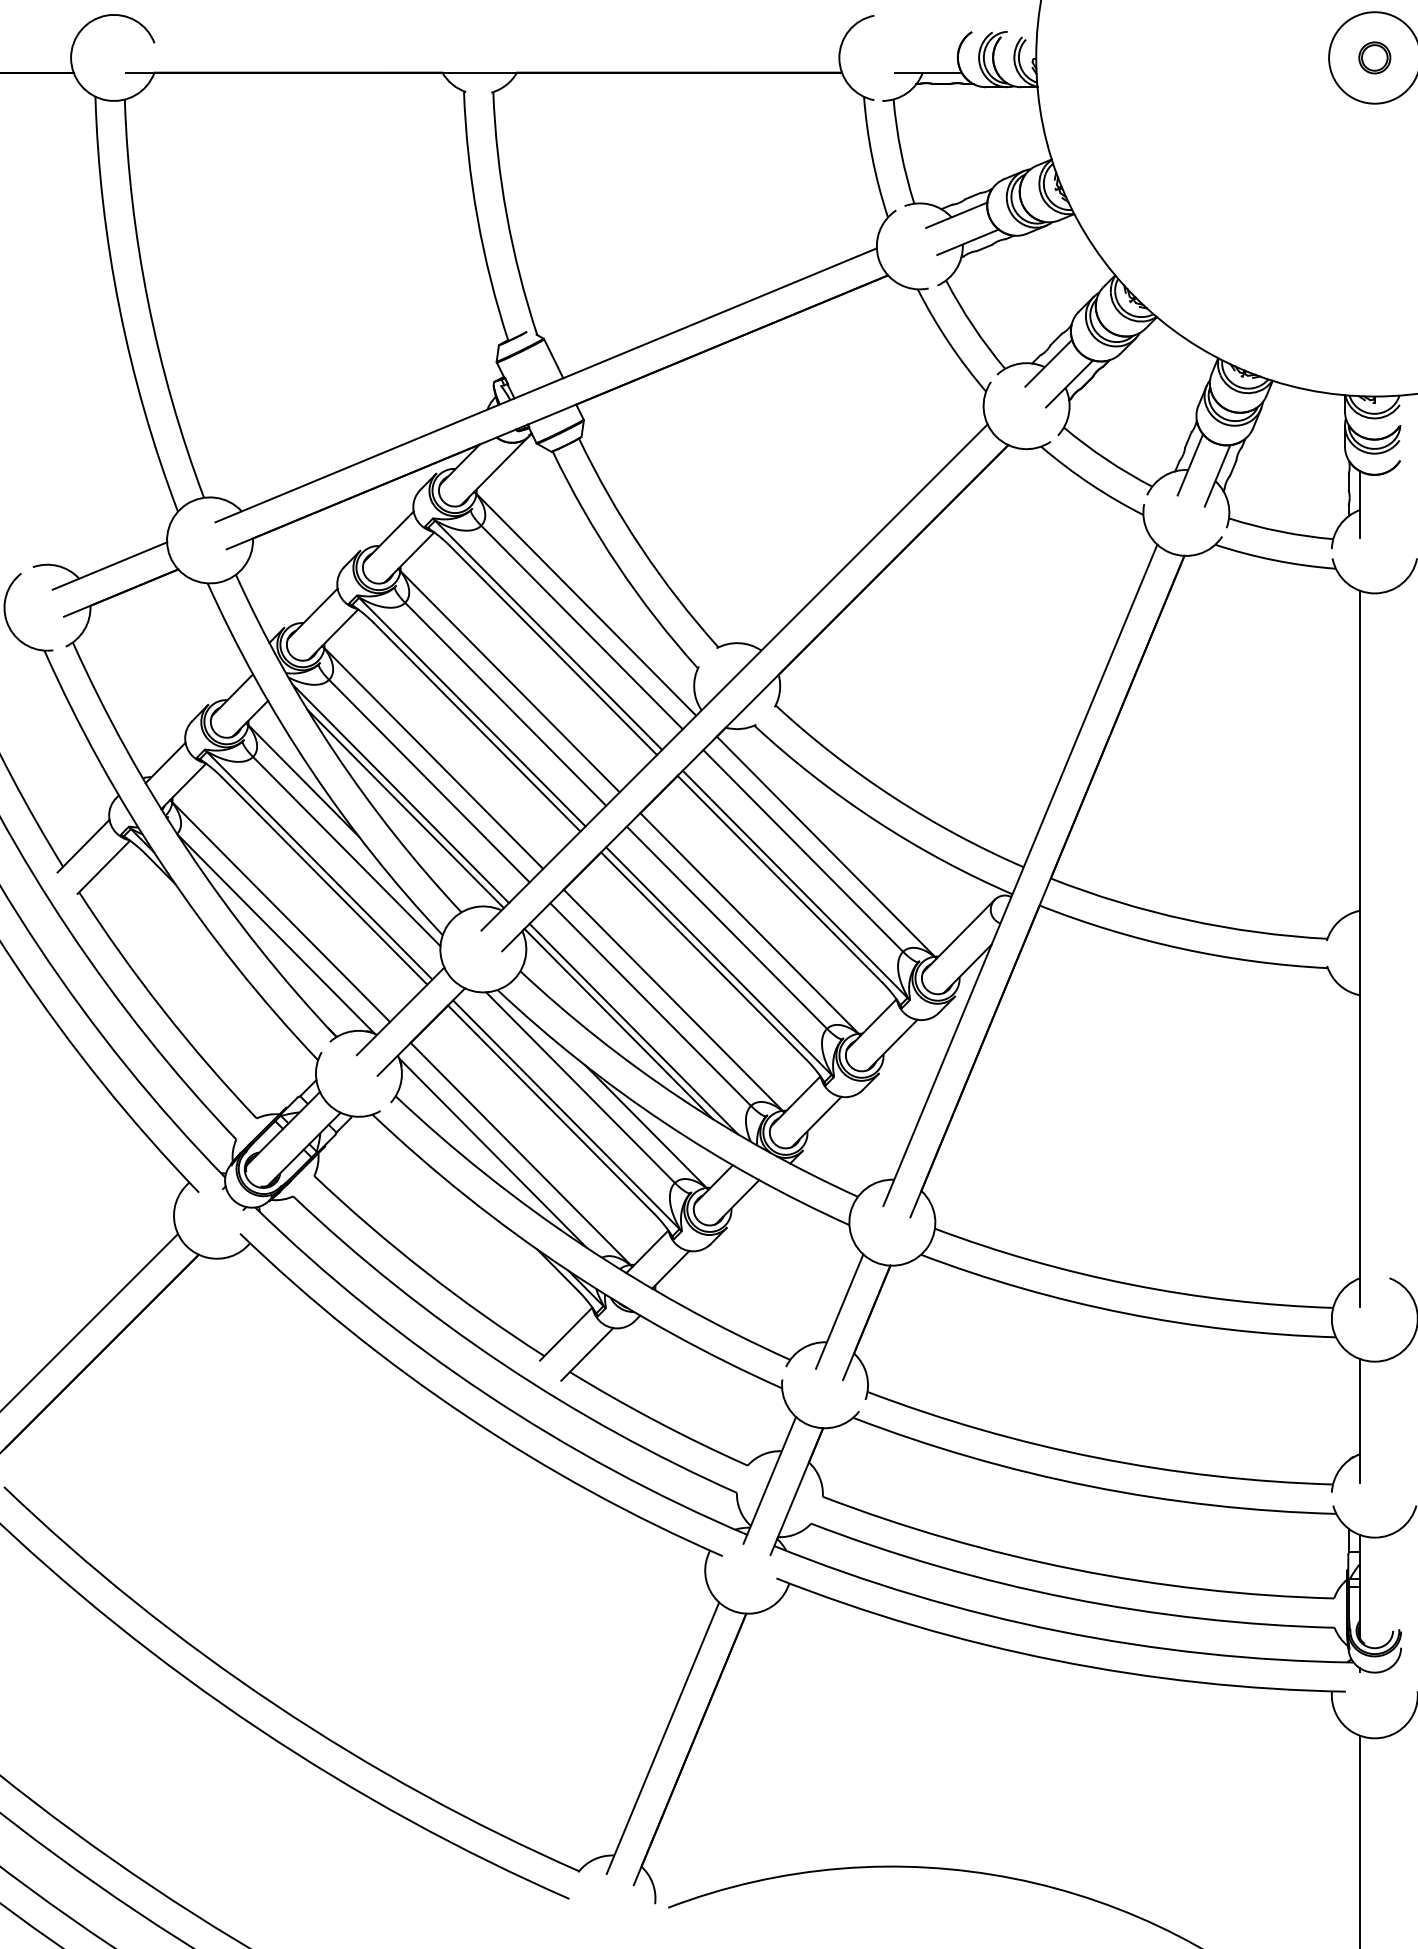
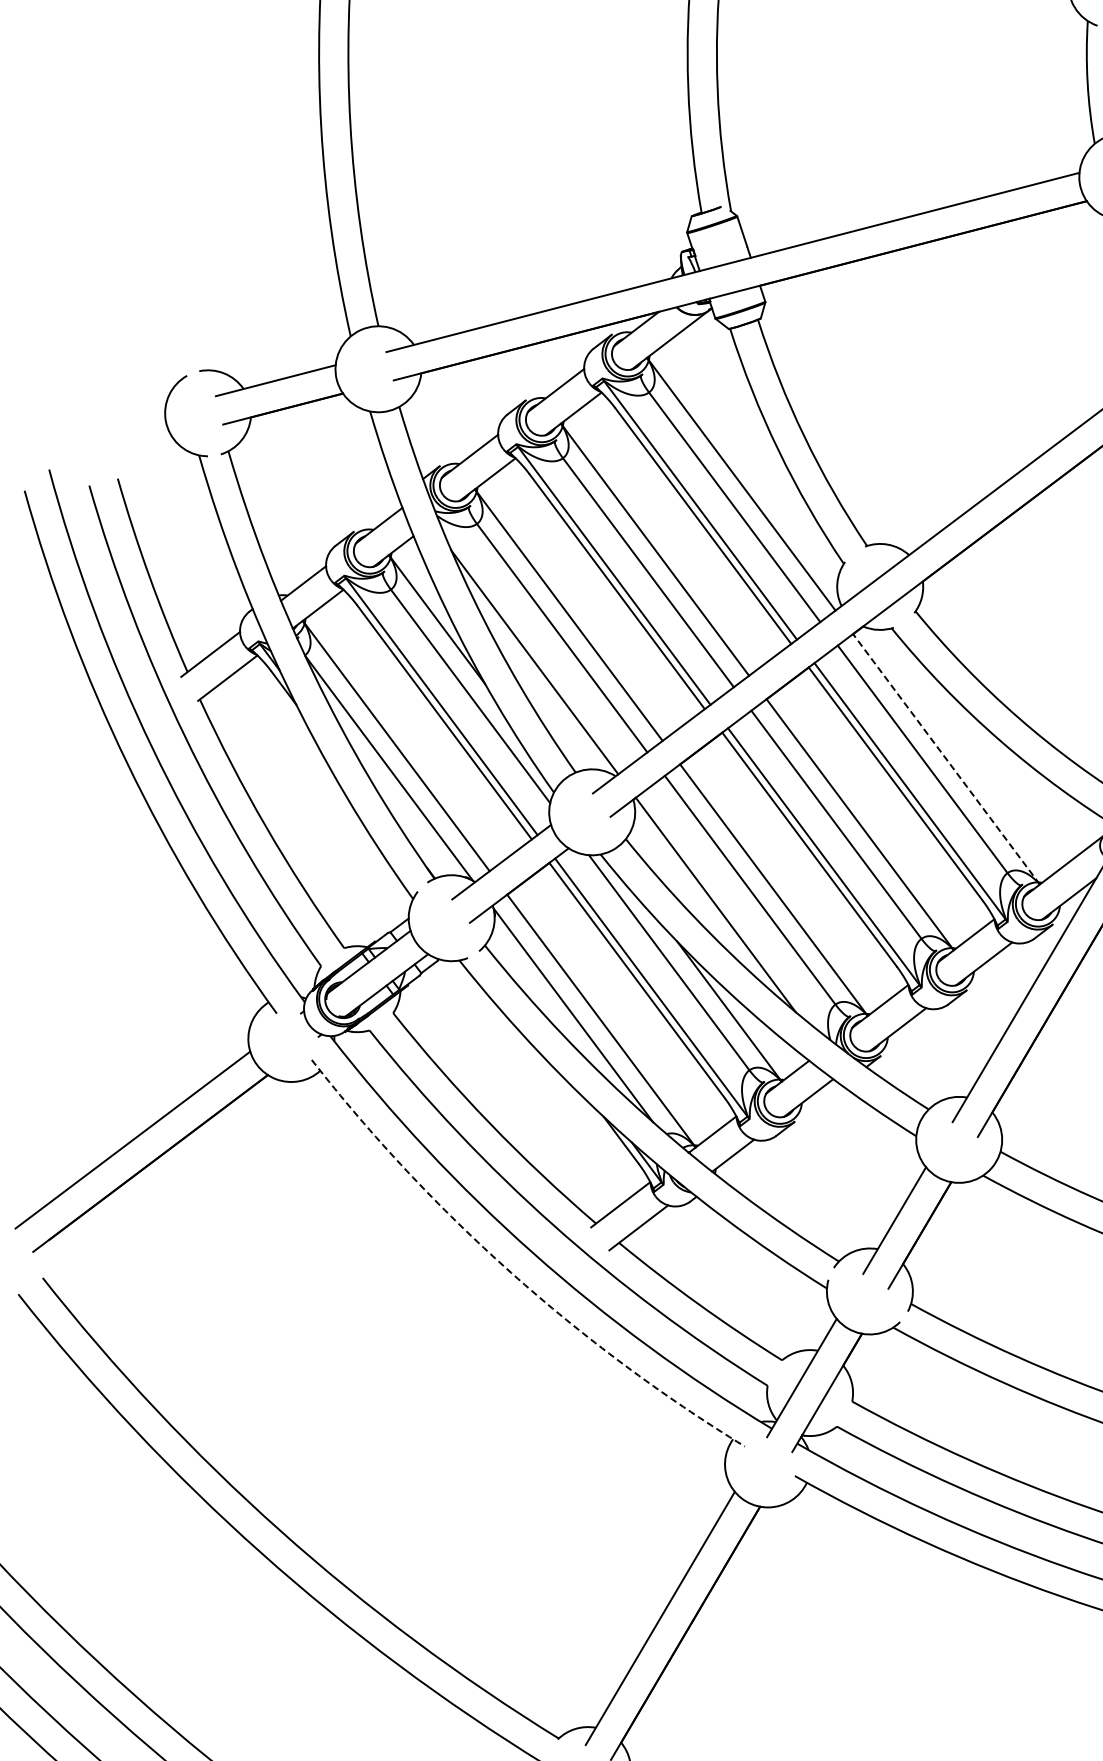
line: (400, 793) -> (531, 646), removed
line: (826, 847) -> (946, 759), solid -> dashed
line: (633, 1028) -> (729, 911), removed
arc: (467, 1416) -> (511, 1272), solid -> dashed

